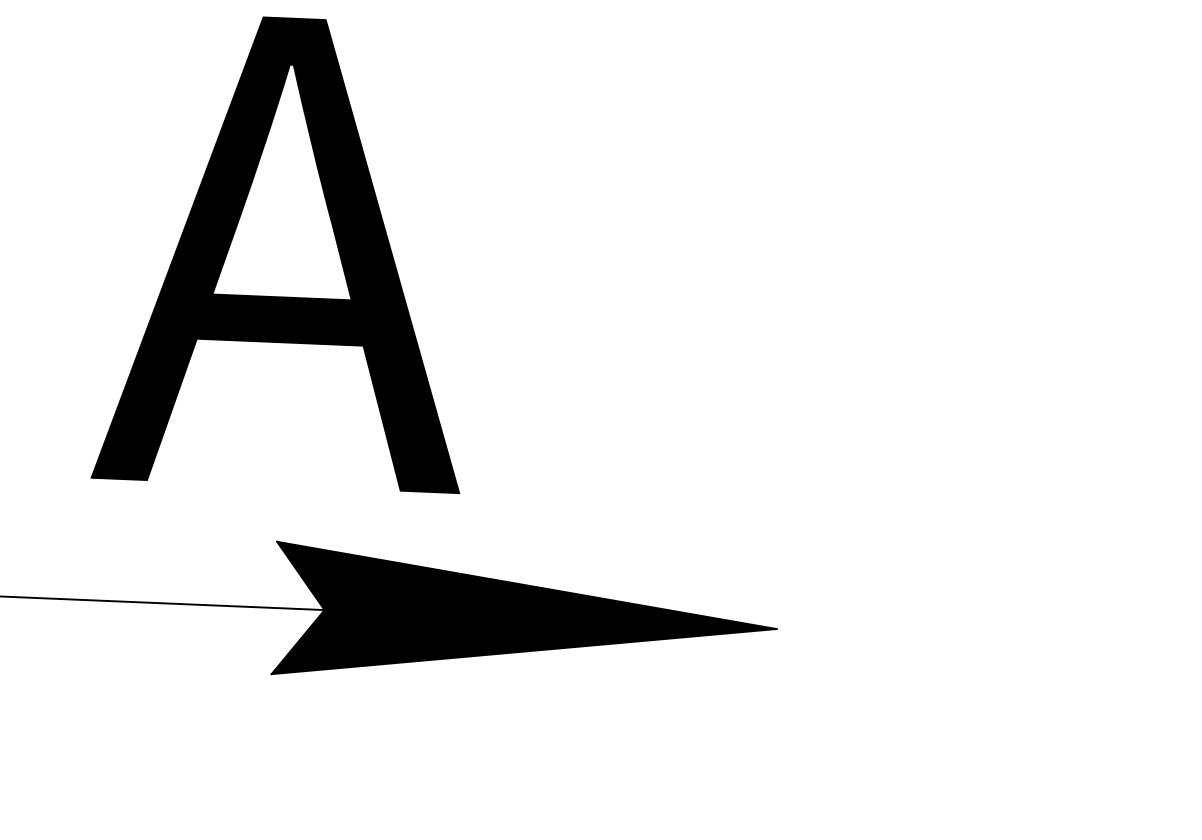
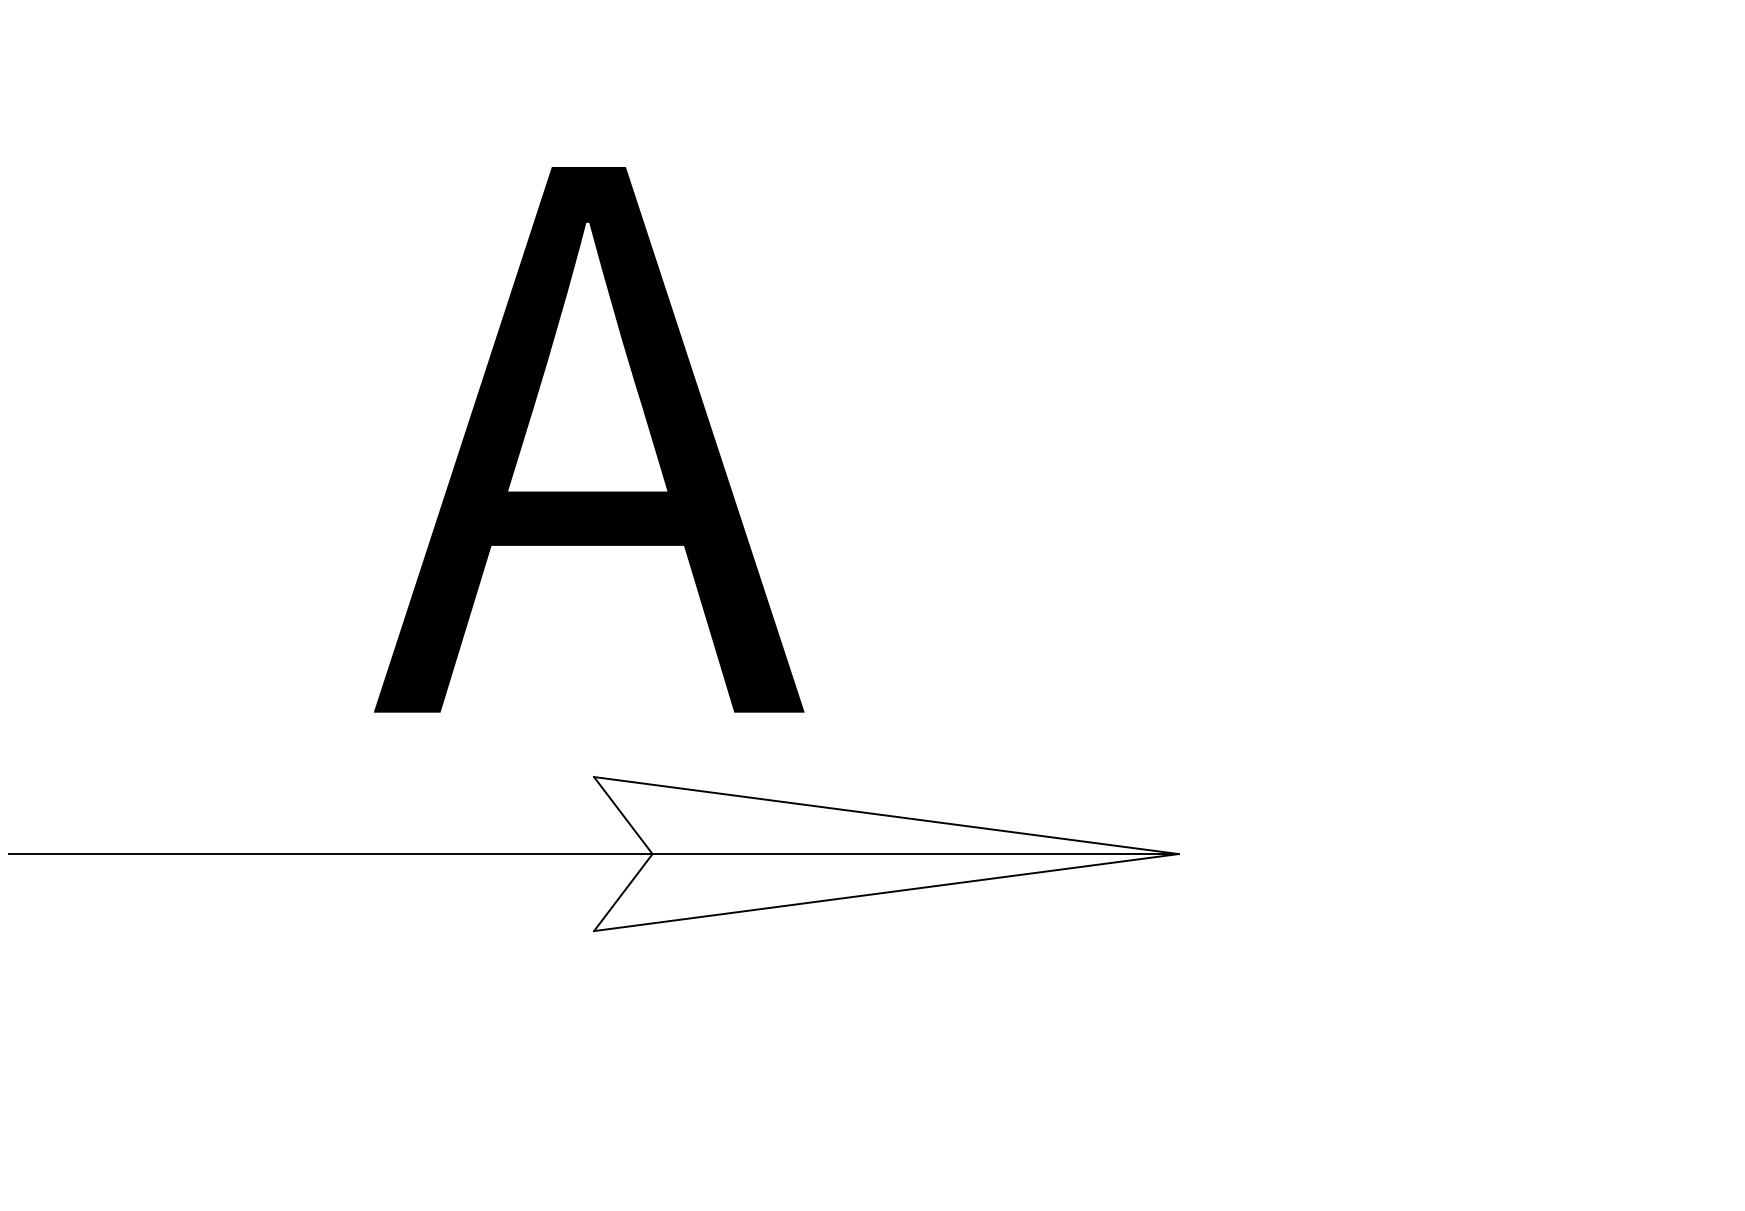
fill: (525, 618) -> (886, 854), removed

